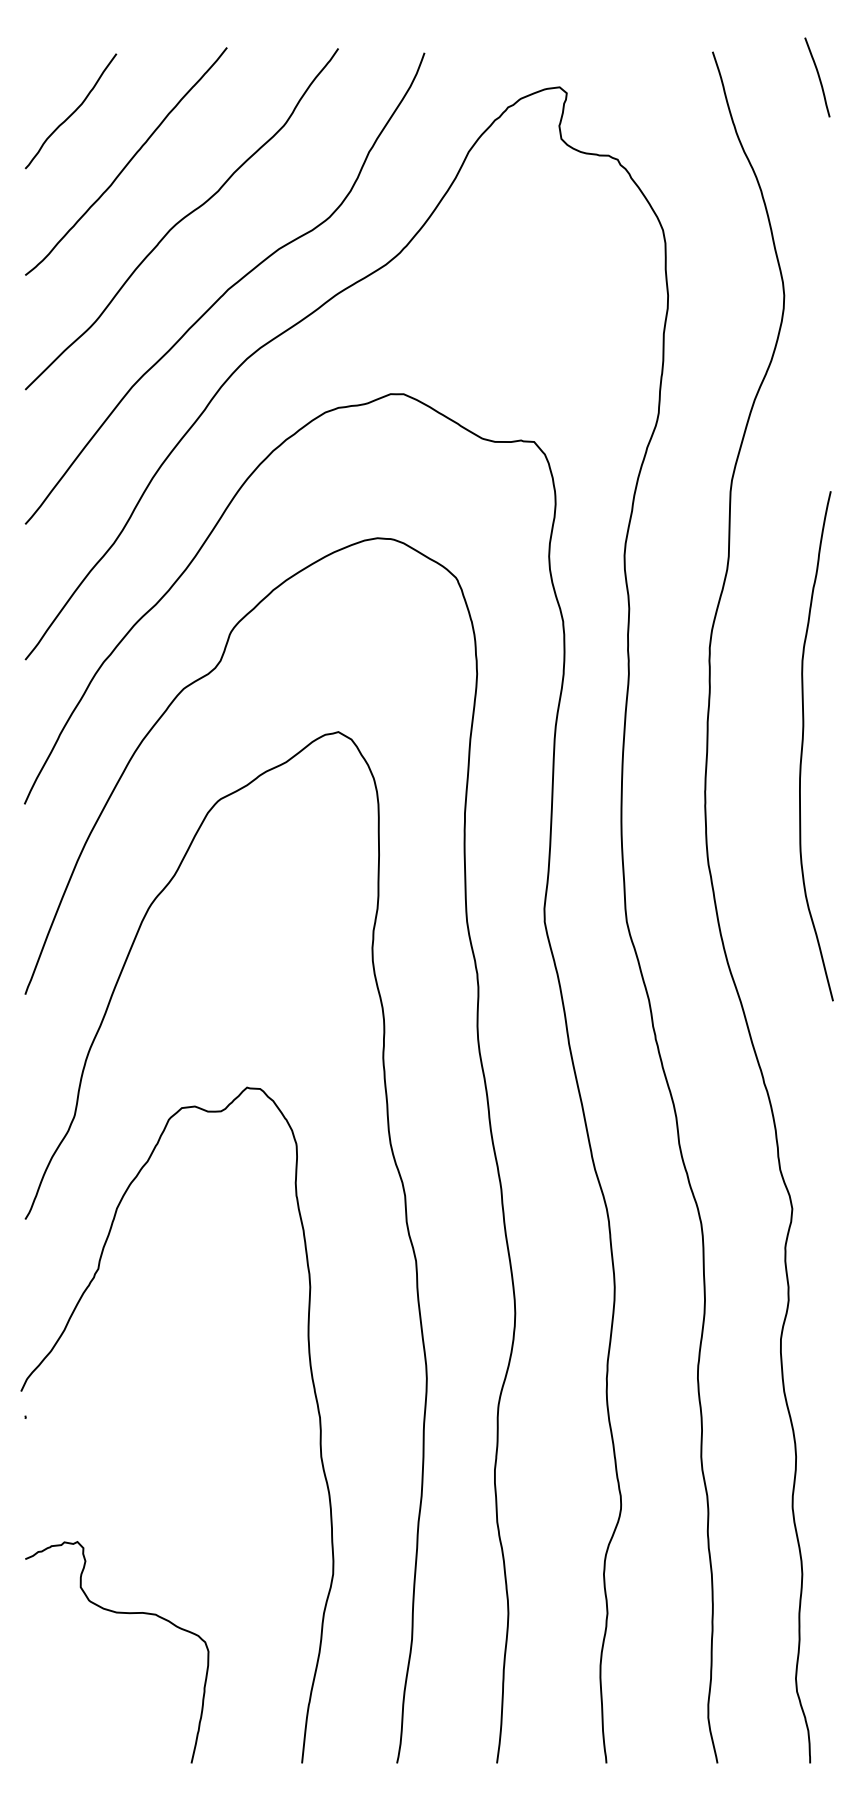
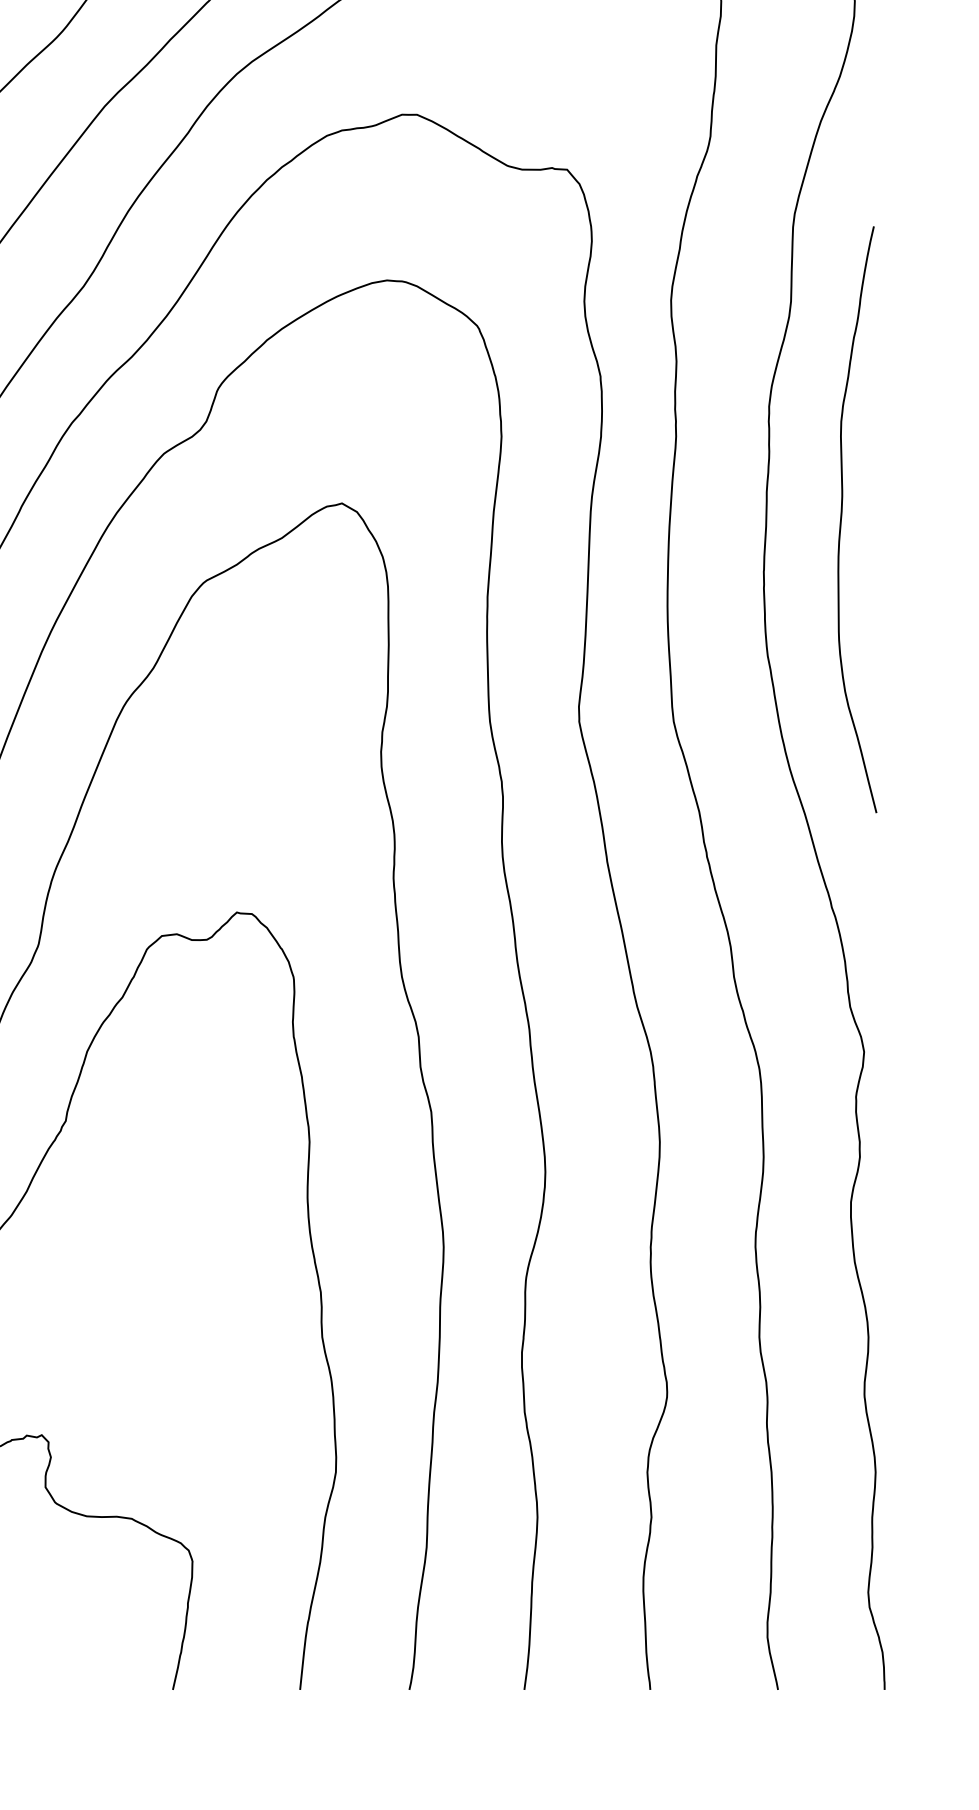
curve: (803, 746) -> (842, 520), moved

